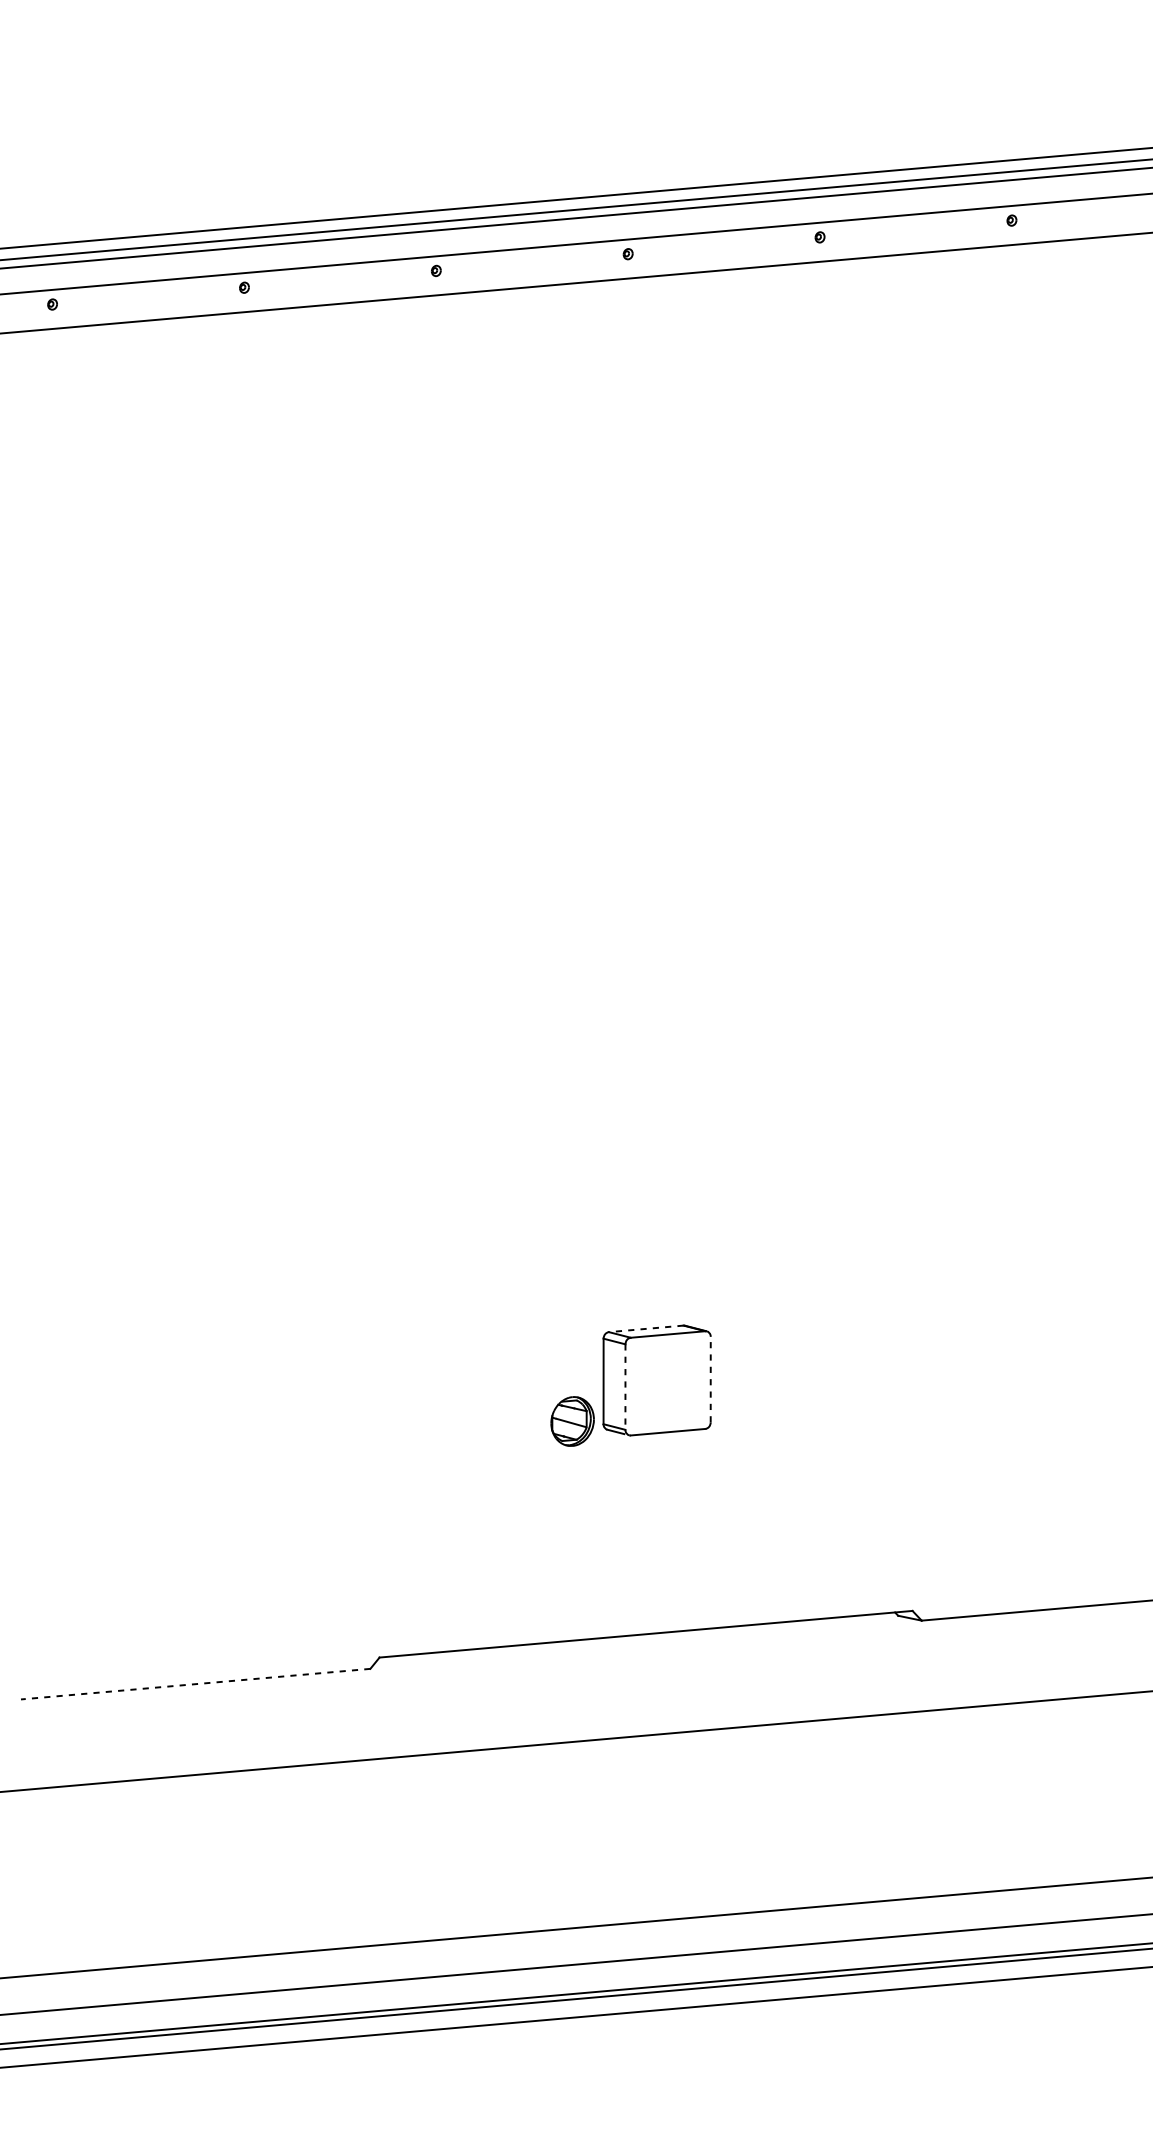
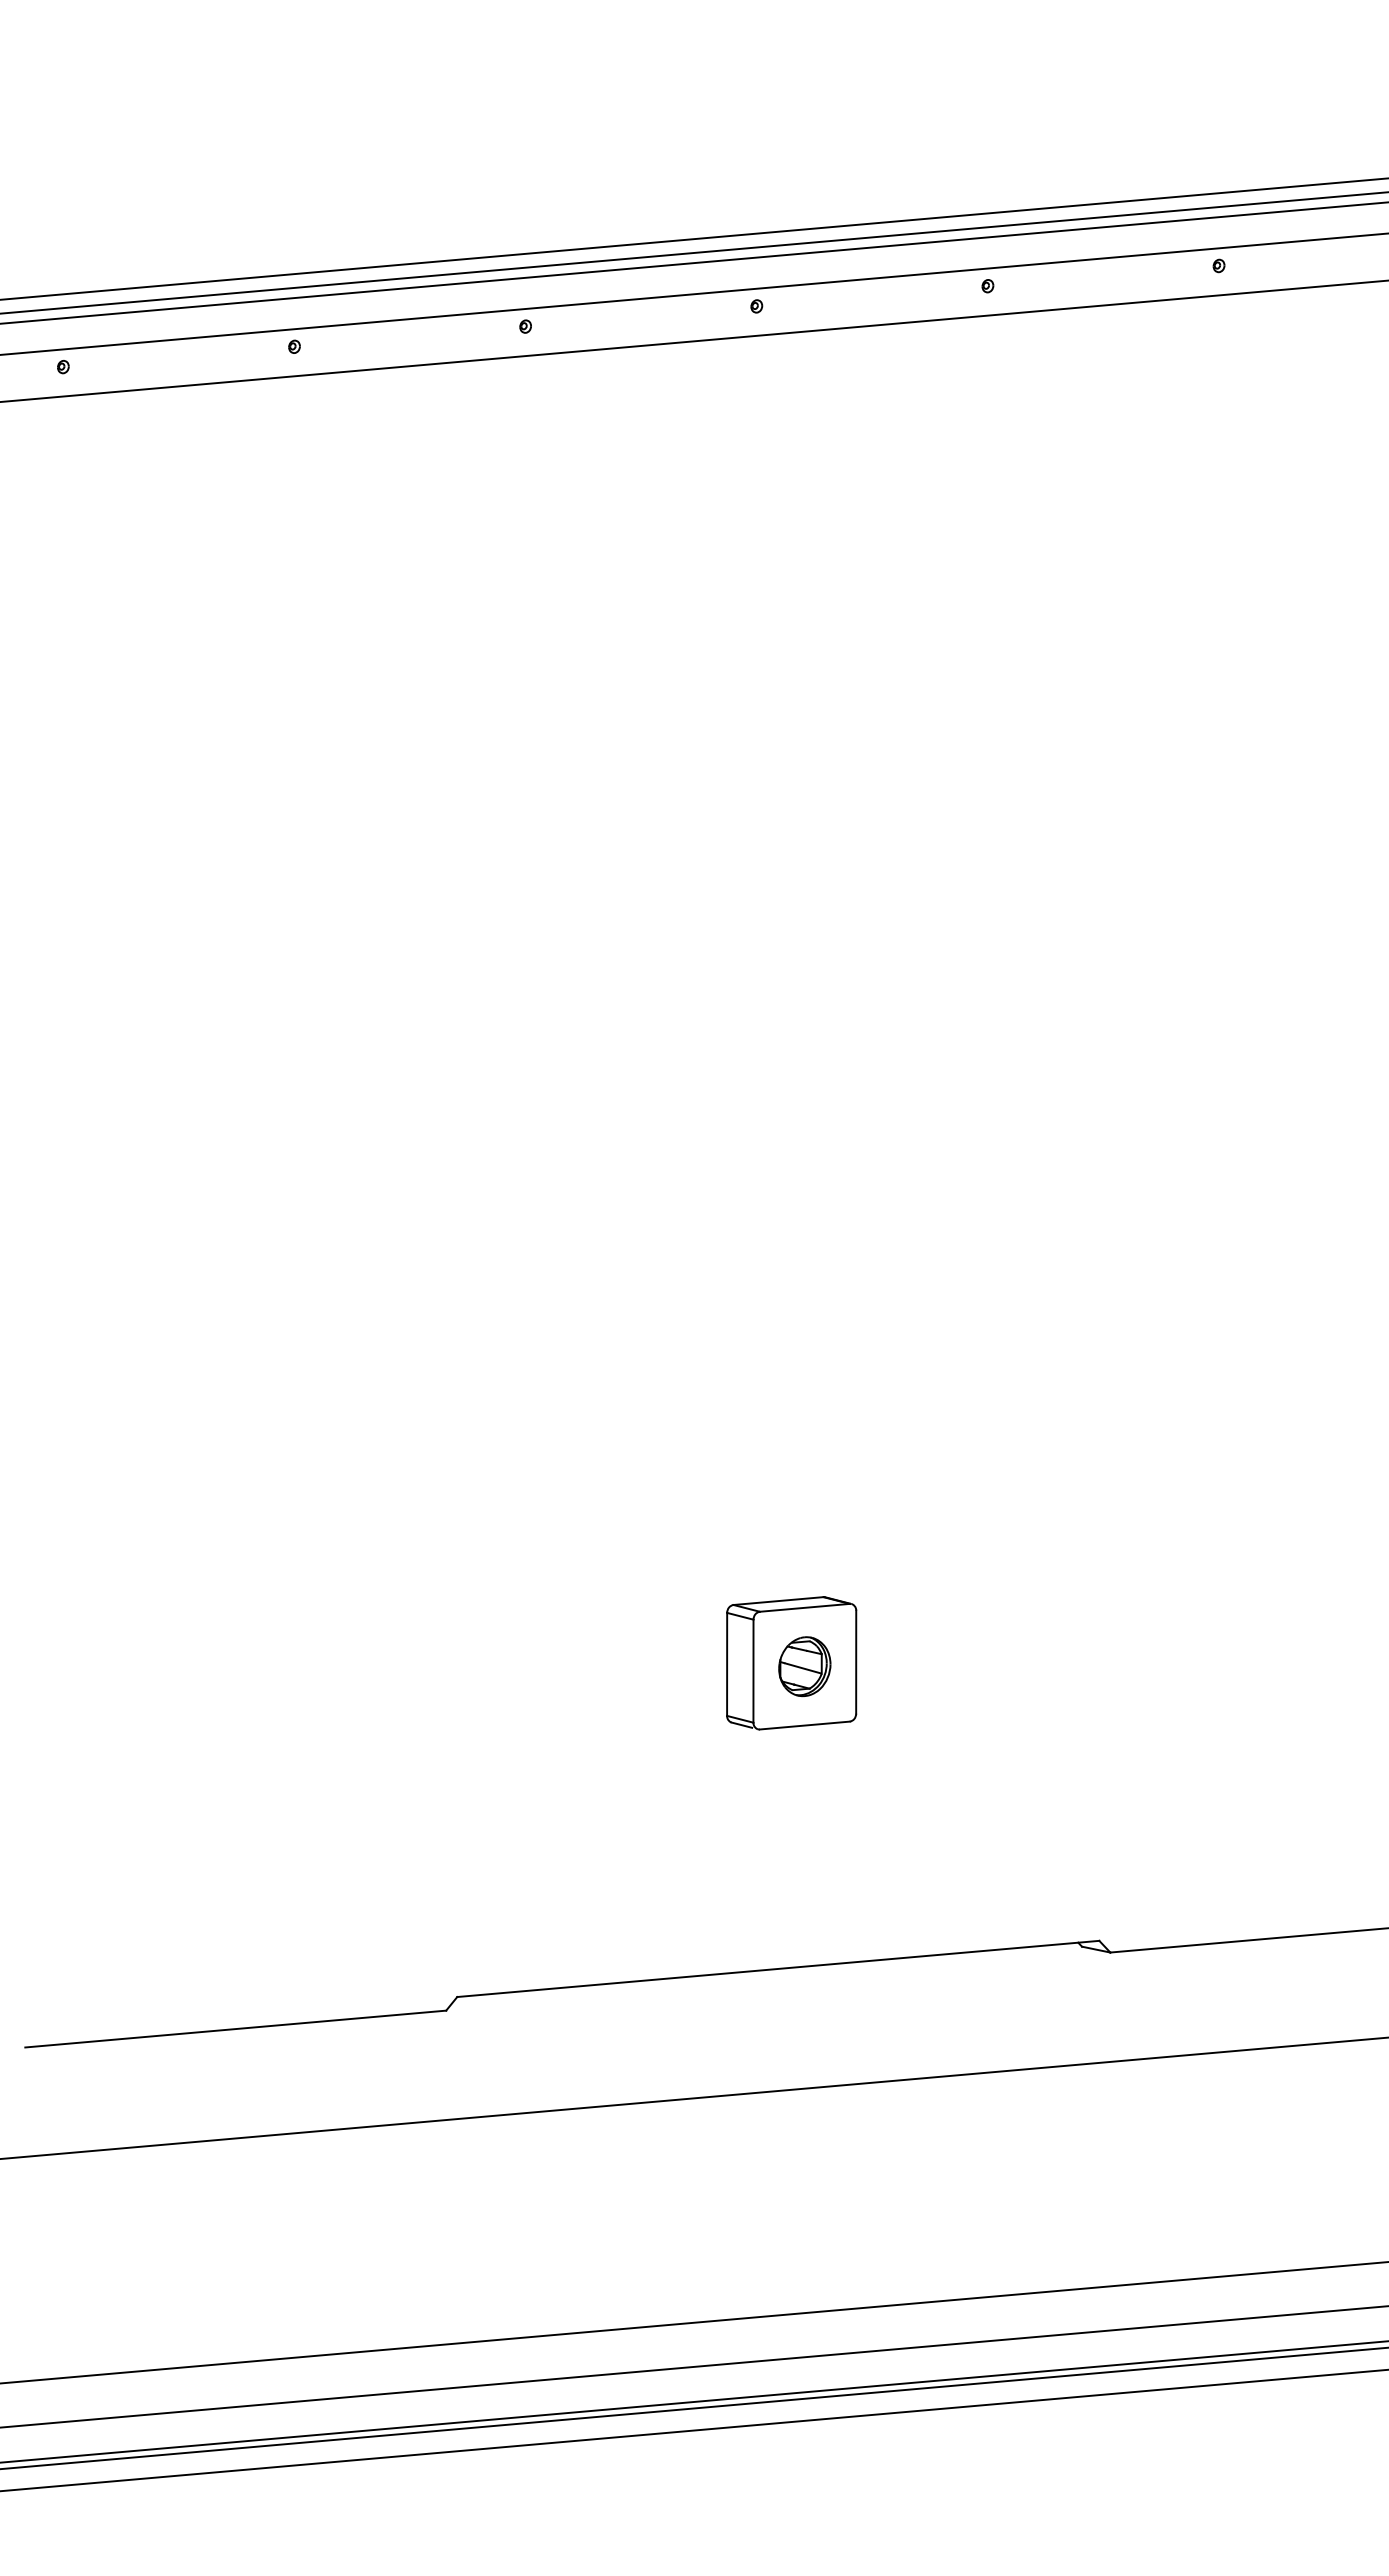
line: (646, 1329) -> (778, 1601), dashed -> solid
line: (710, 1379) -> (856, 1662), dashed -> solid
line: (625, 1387) -> (753, 1671), dashed -> solid
part: (572, 1421) -> (804, 1666), moved
line: (195, 1684) -> (235, 2029), dashed -> solid

